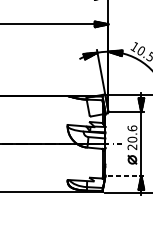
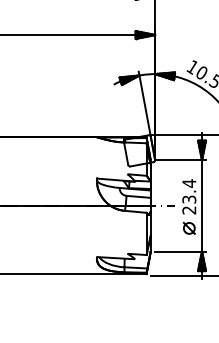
text: (132, 134) -> (189, 191), 20.6 -> 23.4
line: (126, 176) -> (181, 251), dashed -> solid

